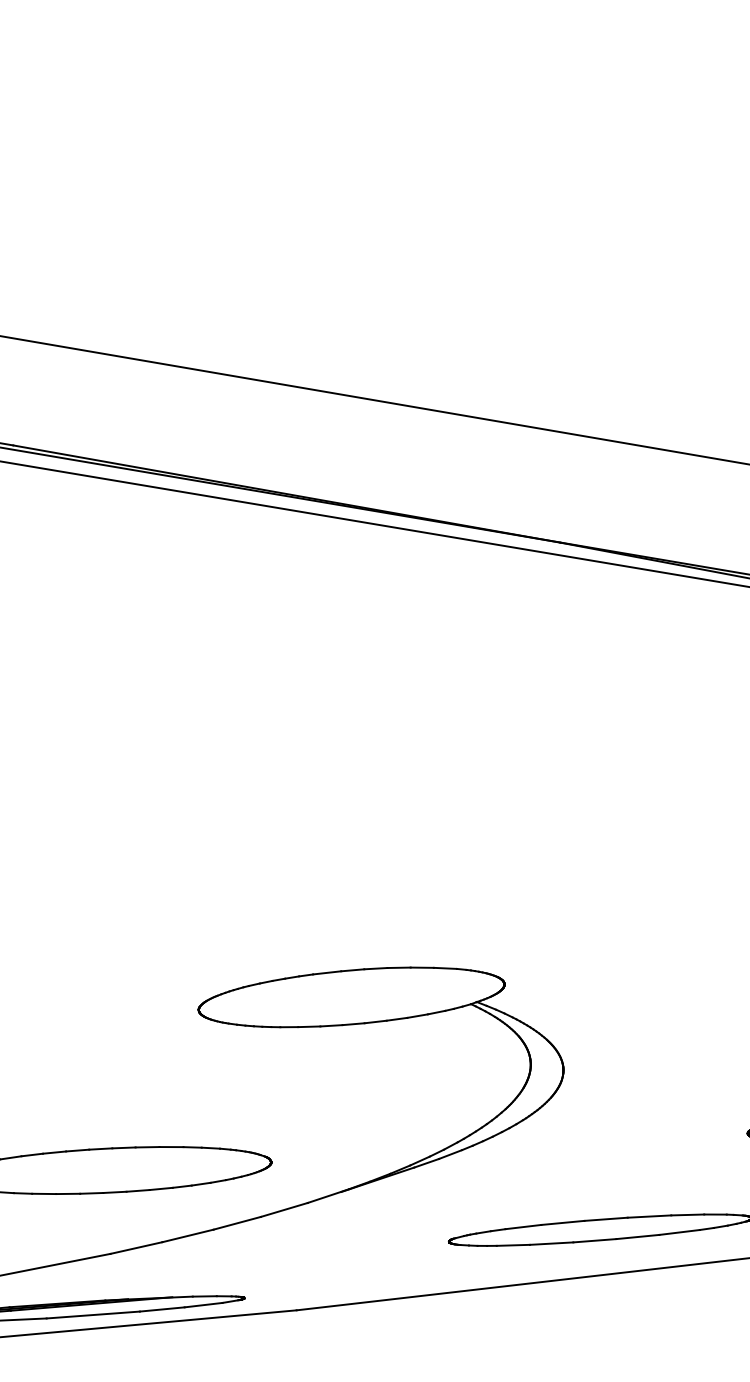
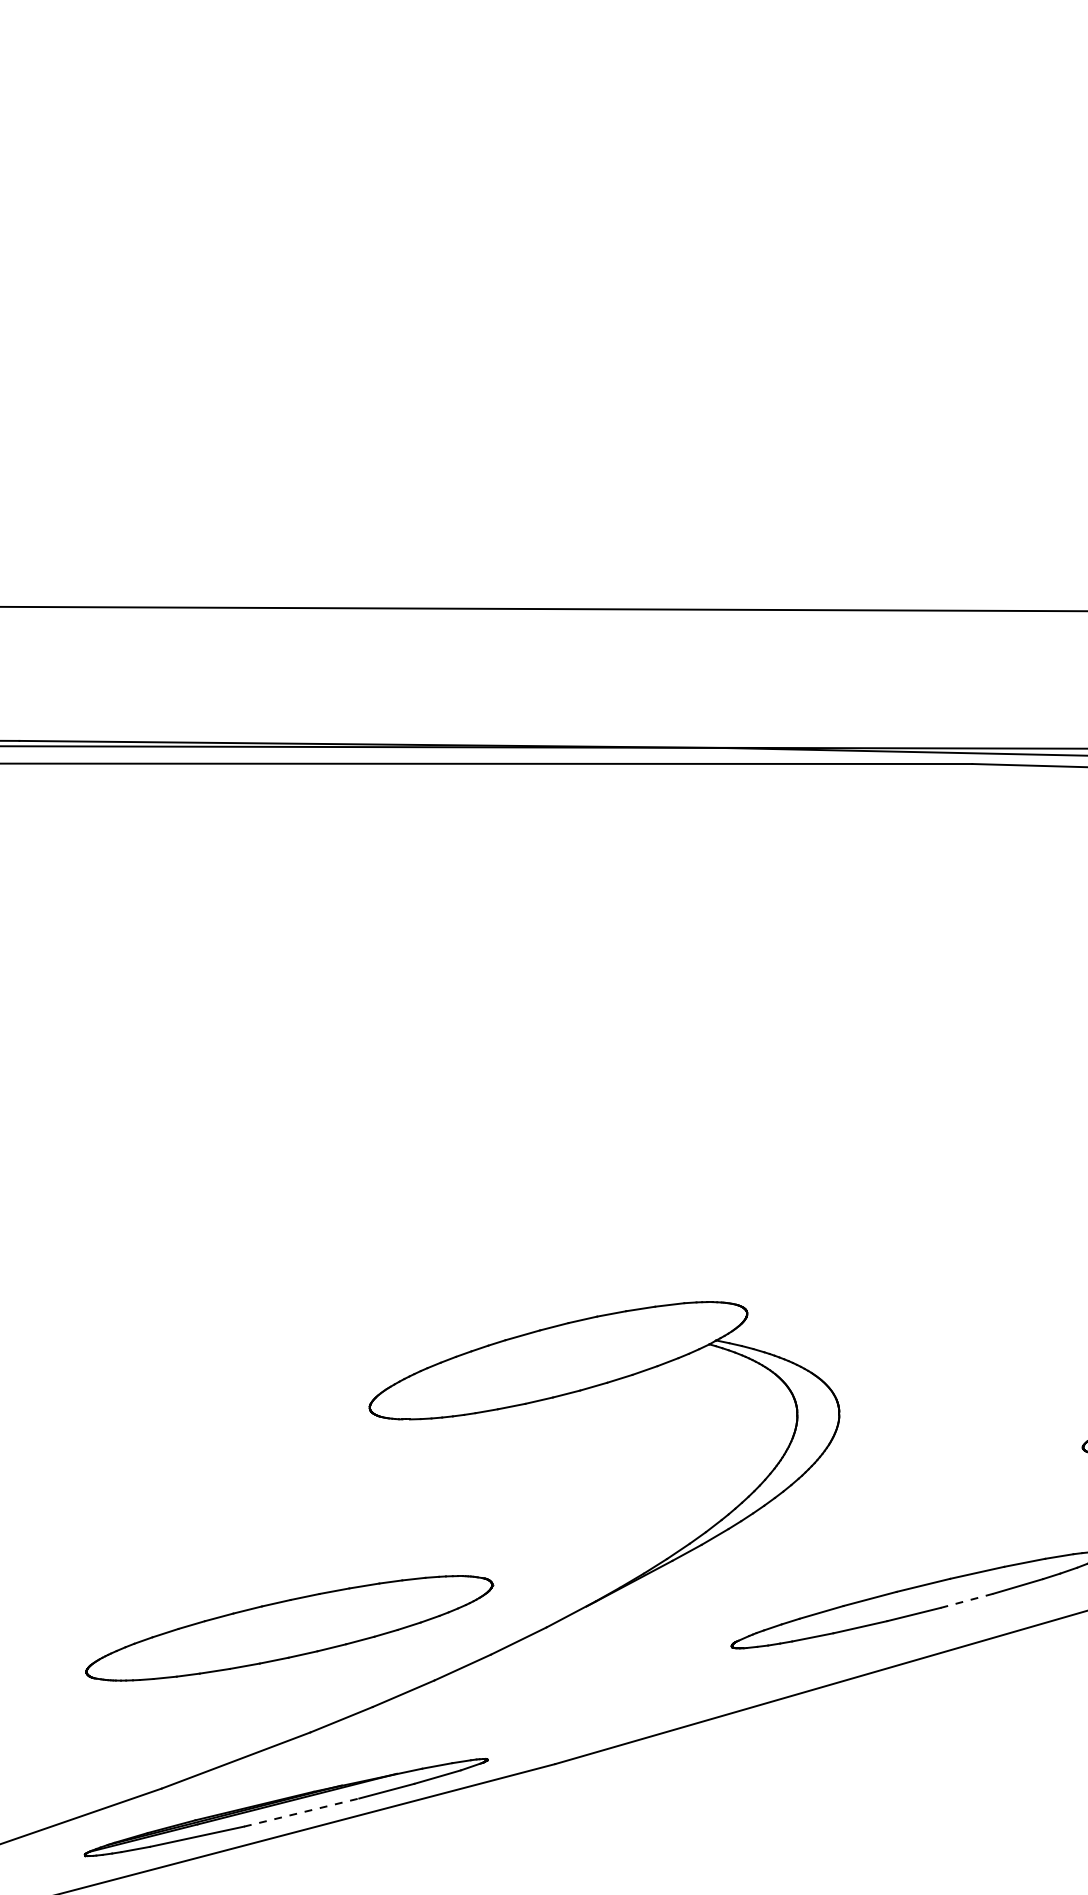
line: (638, 1236) -> (967, 1600), solid -> dashed
line: (93, 1315) -> (302, 1812), solid -> dashed

